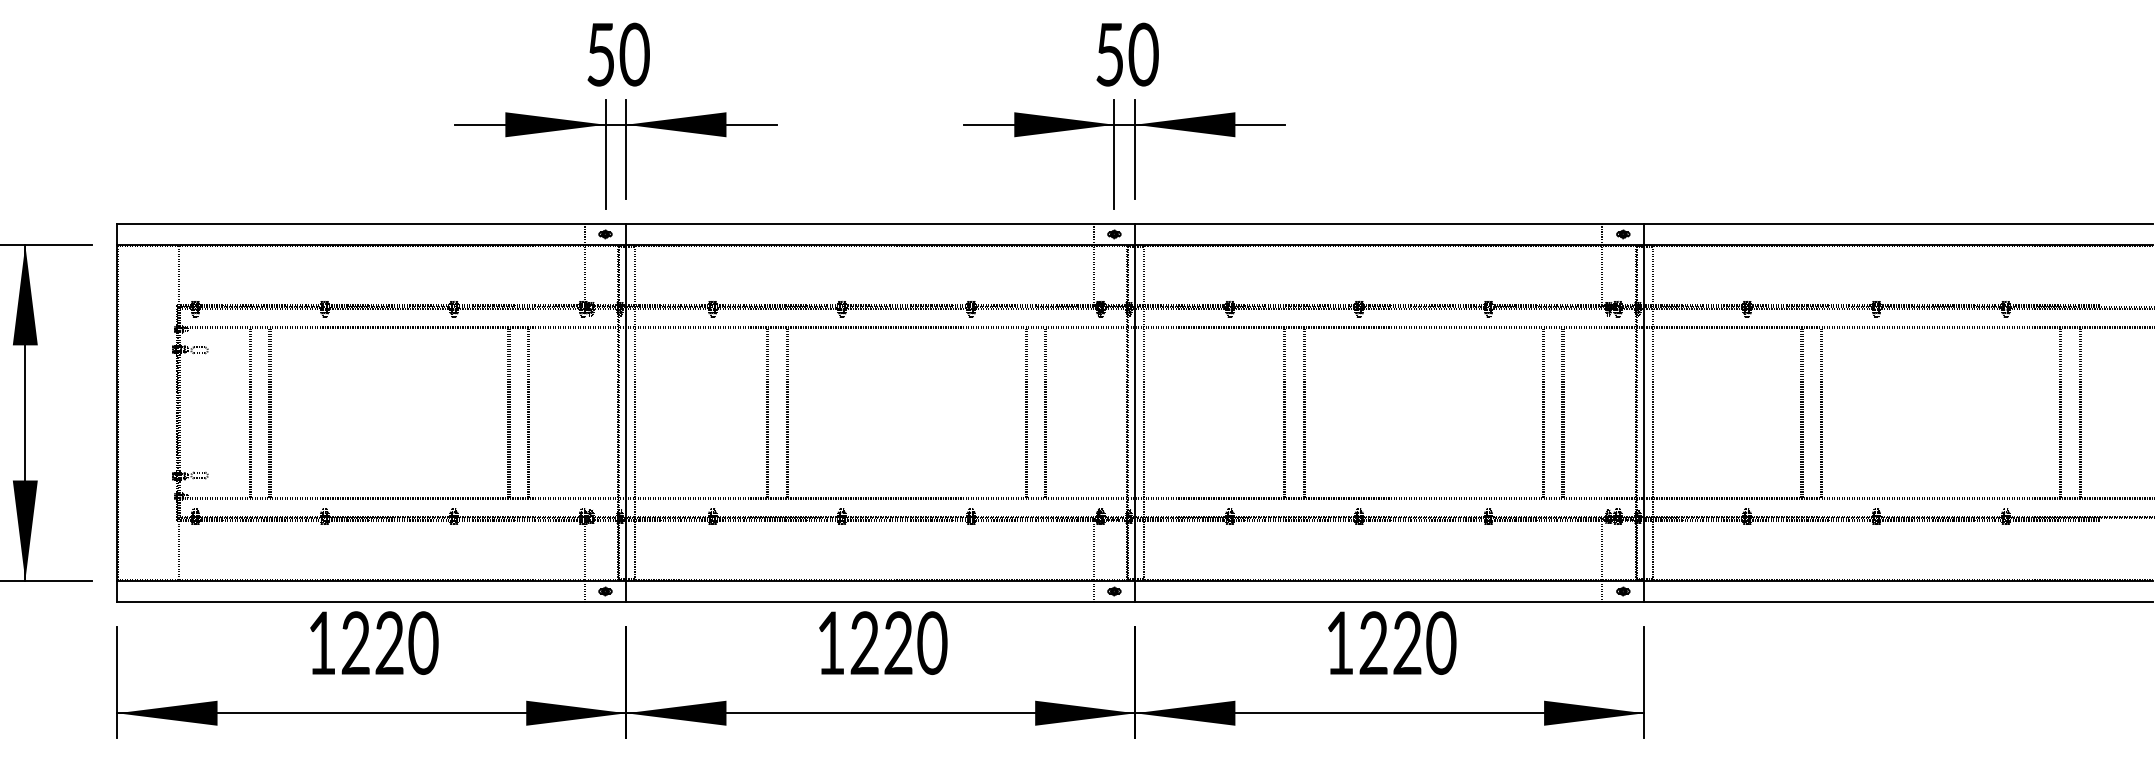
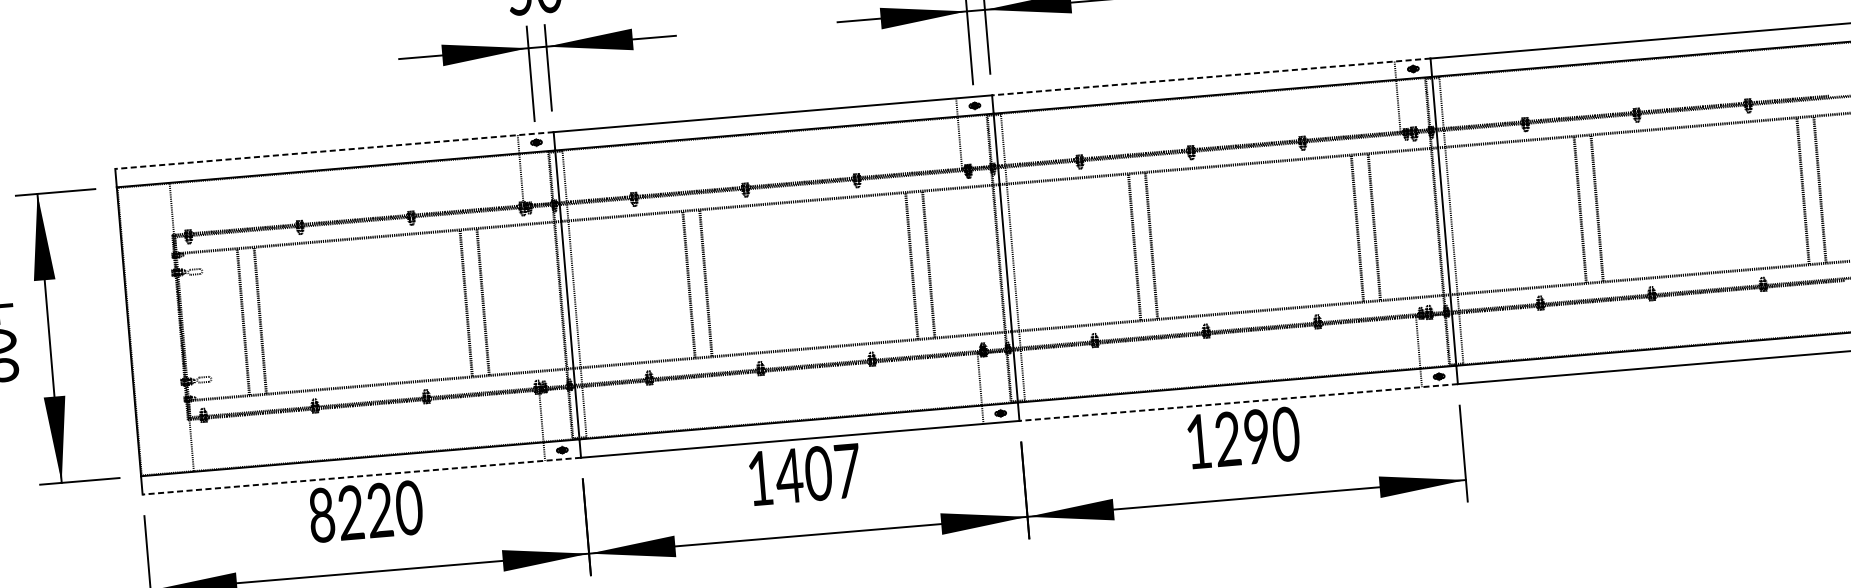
line: (371, 223) -> (334, 150), solid -> dashed
line: (1389, 223) -> (1211, 76), solid -> dashed
line: (371, 601) -> (361, 475), solid -> dashed
line: (1389, 601) -> (1238, 402), solid -> dashed
text: (1407, 642) -> (1256, 436), 1220 -> 1290
text: (322, 643) -> (322, 515), 1220 -> 8220
text: (897, 643) -> (817, 473), 1220 -> 1407

